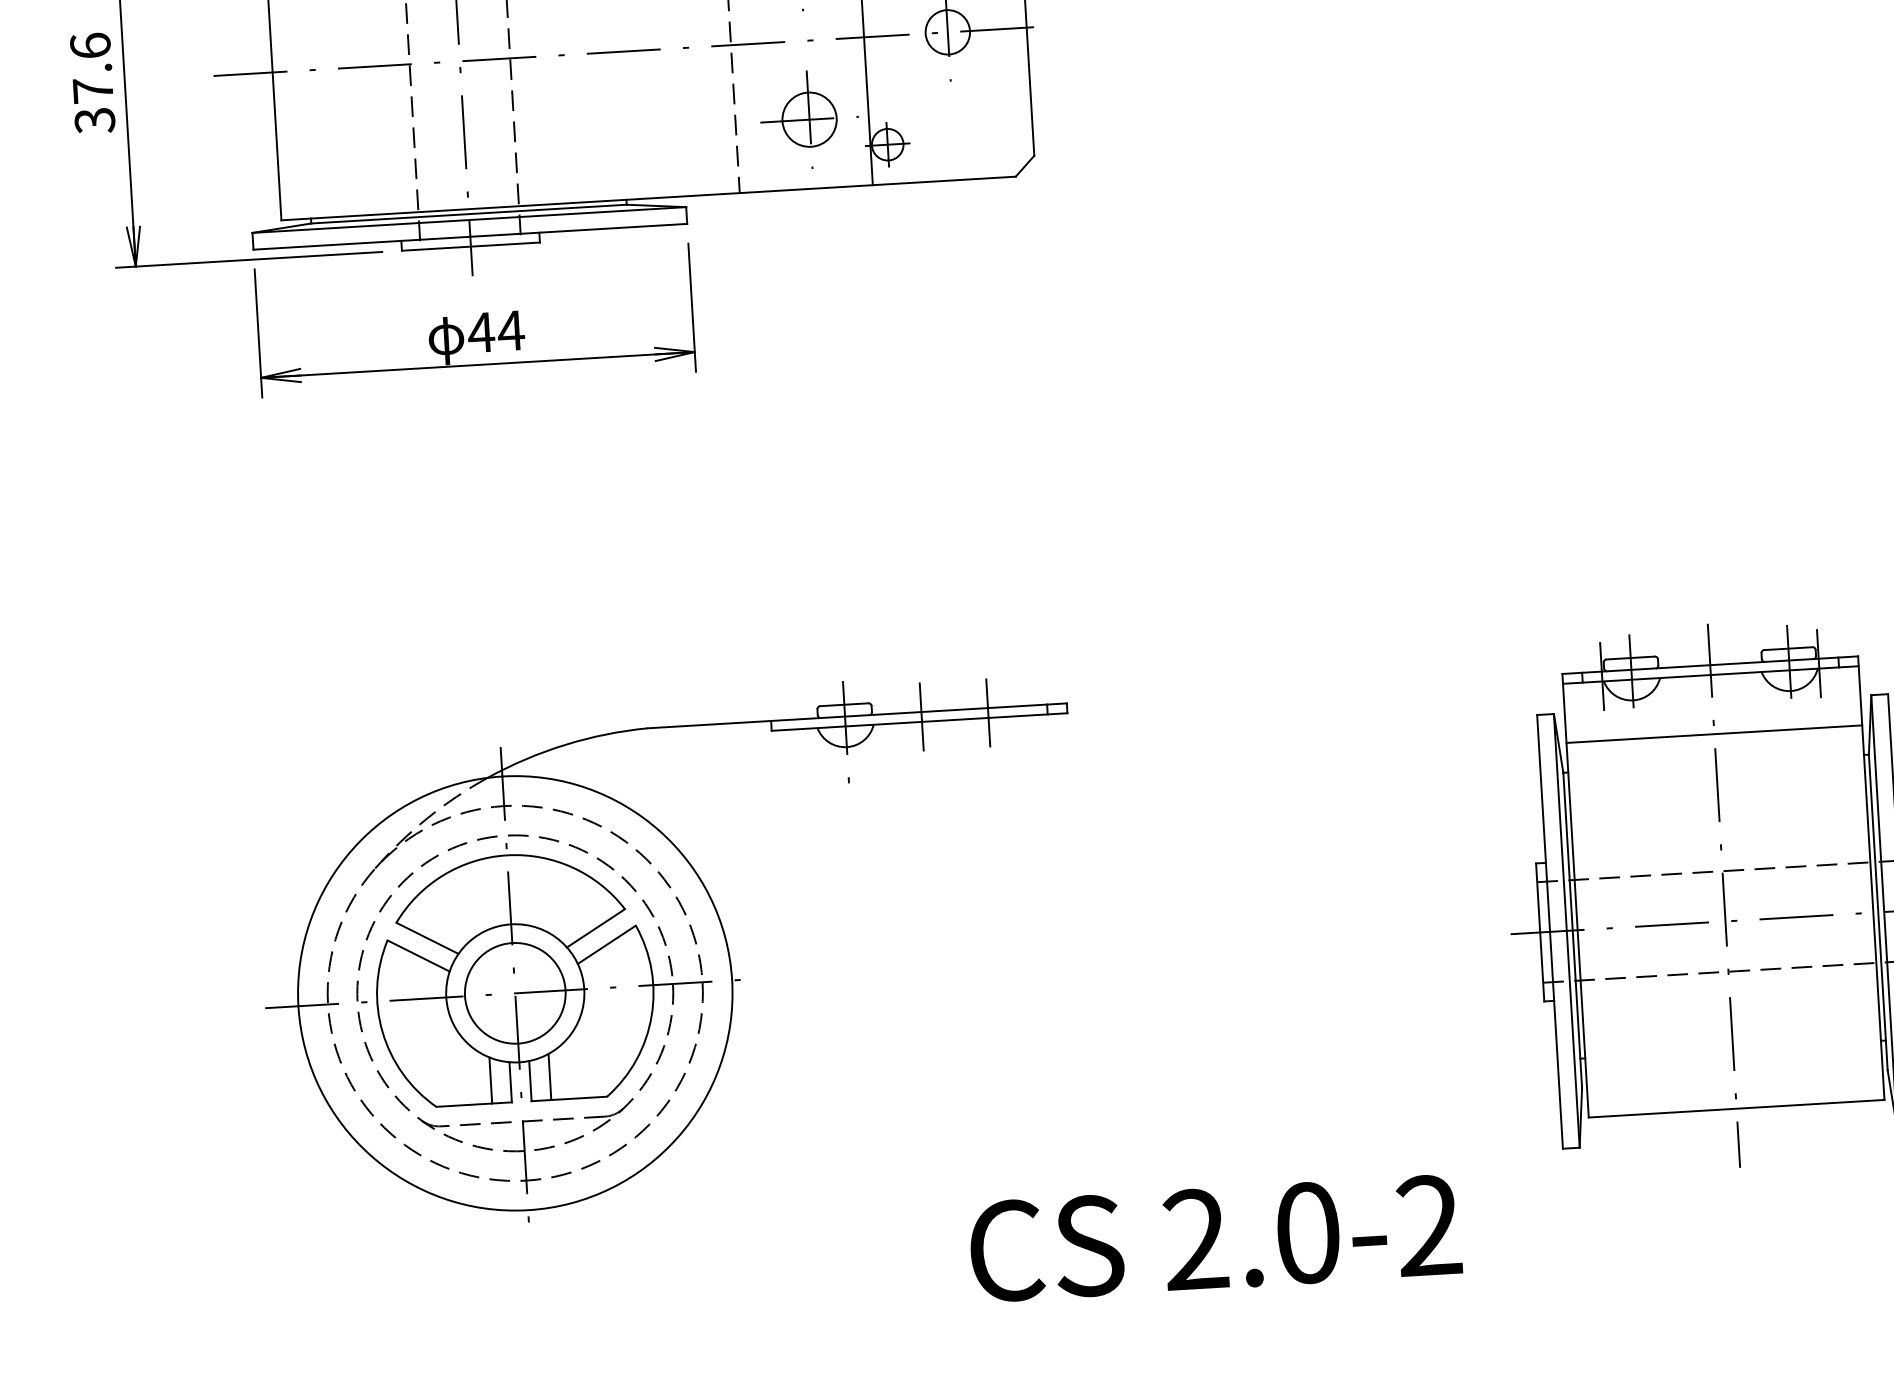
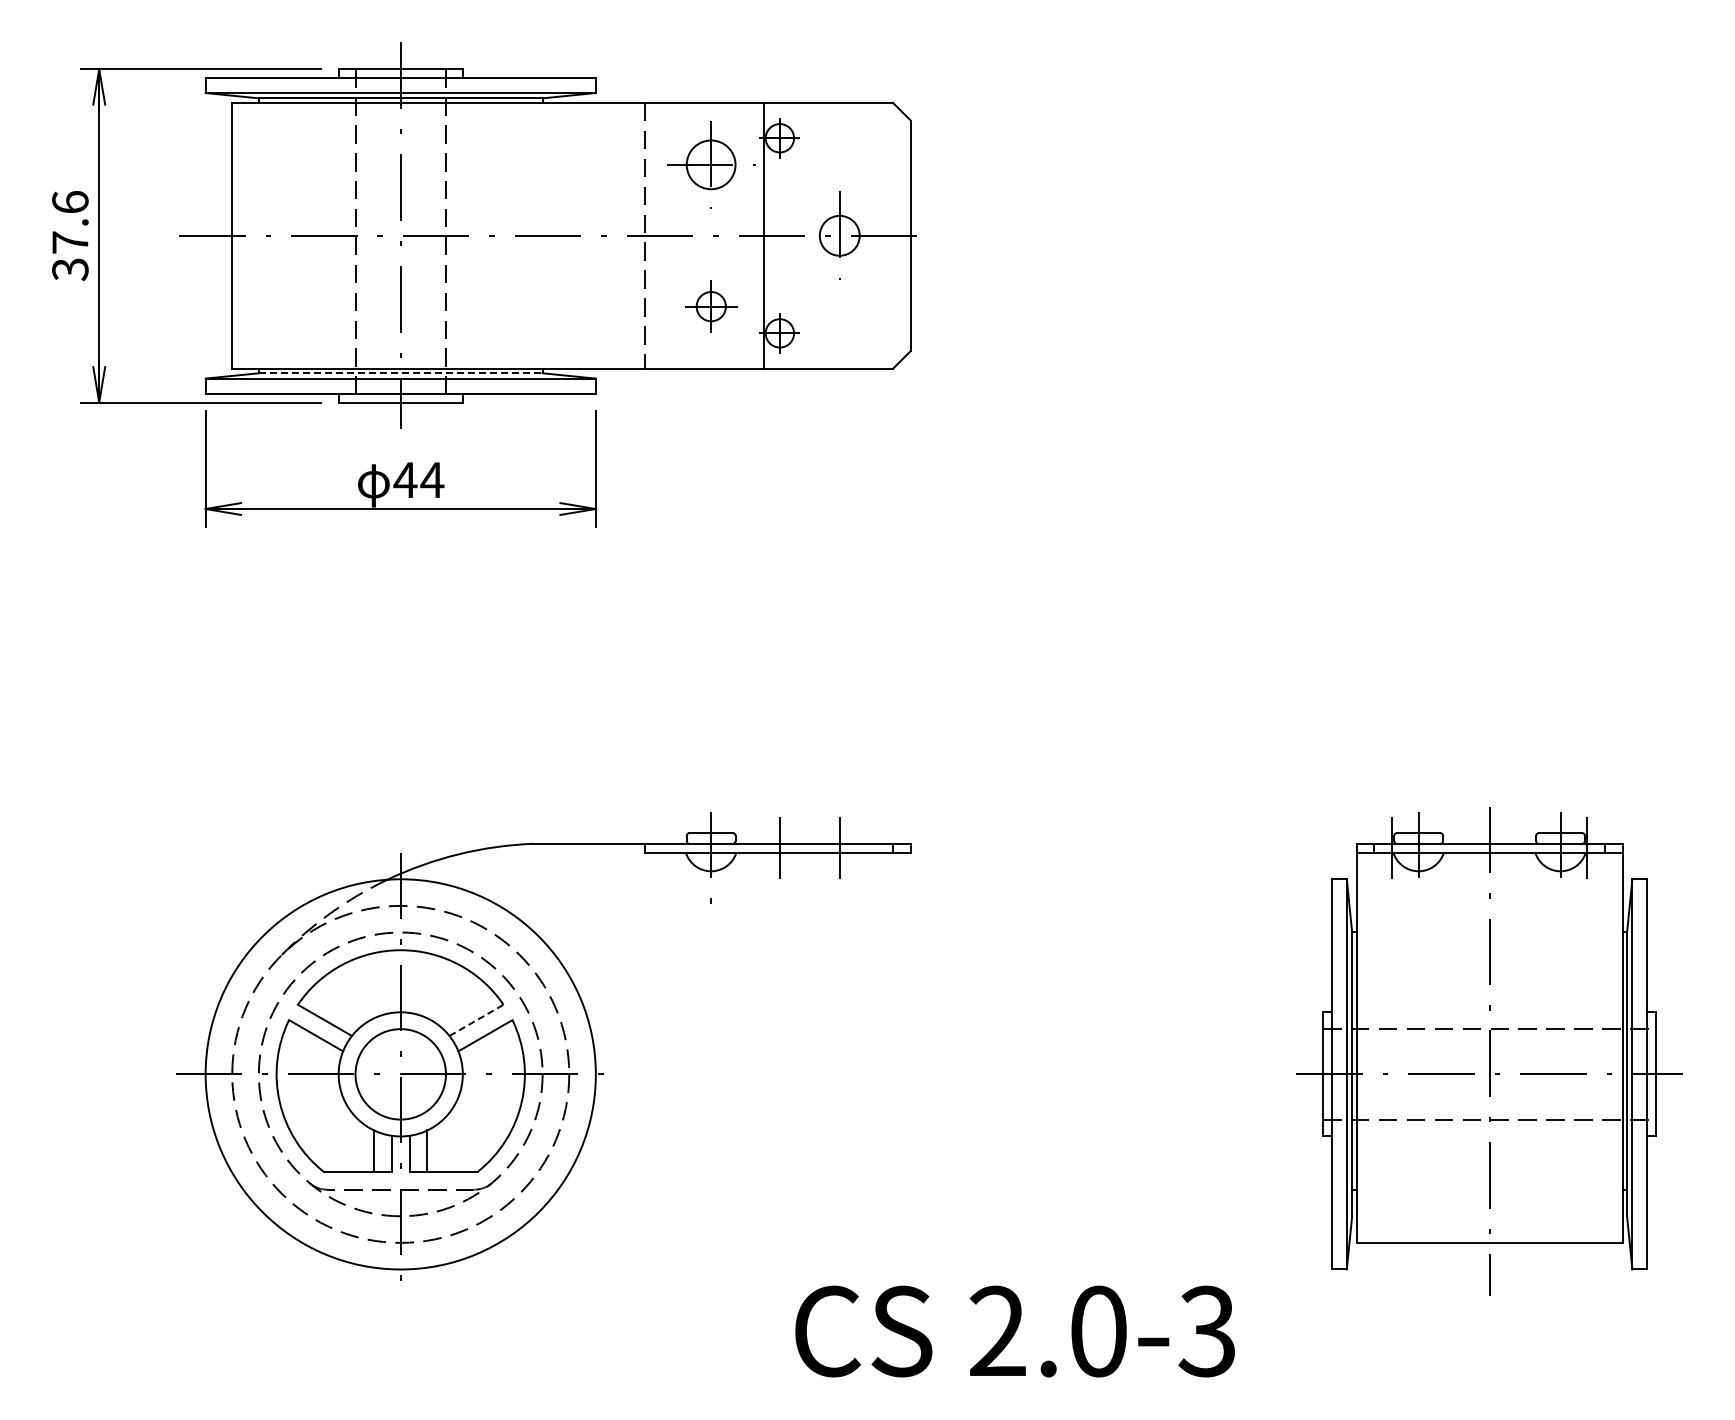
part: (809, 119) -> (711, 306), size x0.6
line: (468, 214) -> (400, 373), solid -> dashed
line: (1714, 733) -> (1489, 905), removed
line: (595, 928) -> (476, 1020), solid -> dashed
text: (1427, 1225) -> (1206, 1331), 2.0-2 -> 2.0-3

